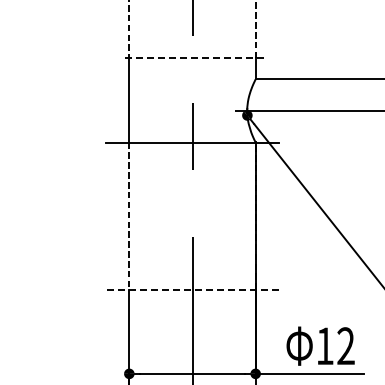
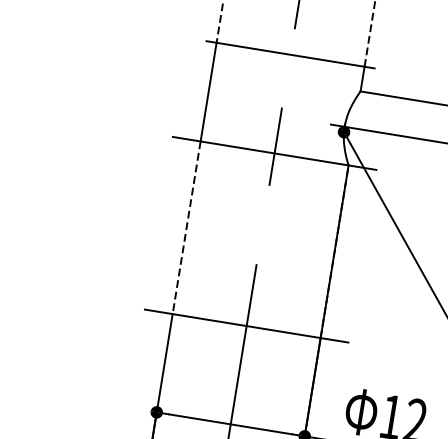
line: (192, 58) -> (290, 55), dashed -> solid
line: (192, 289) -> (246, 325), dashed -> solid

